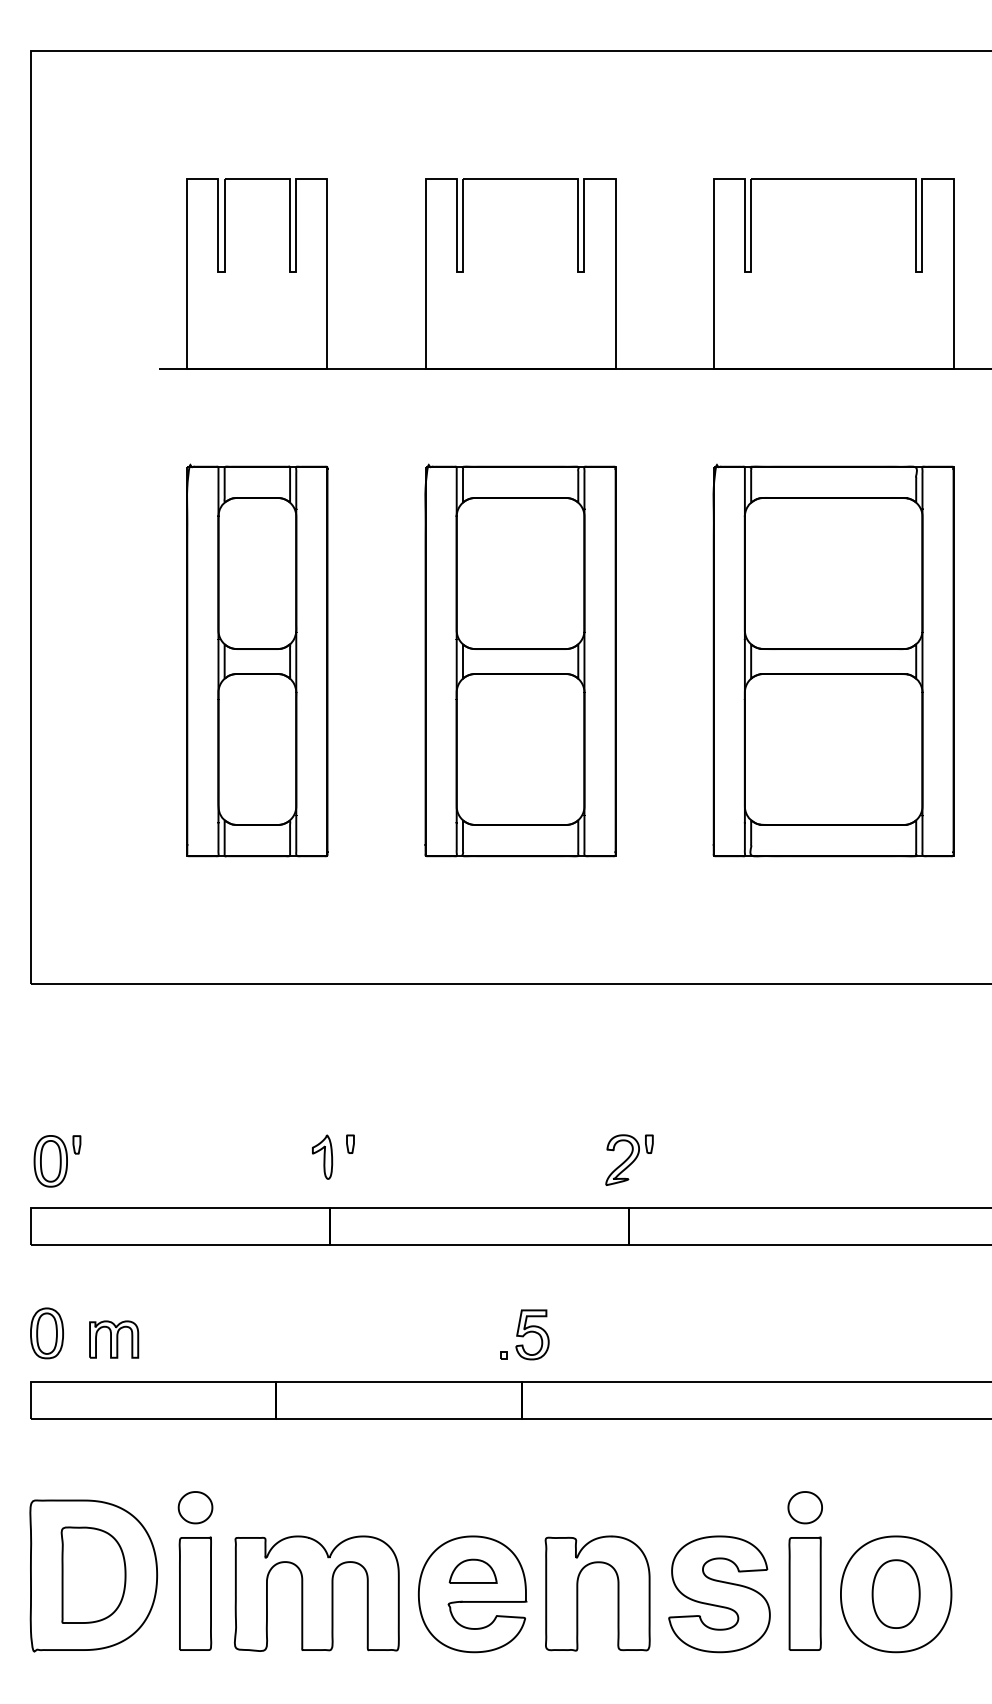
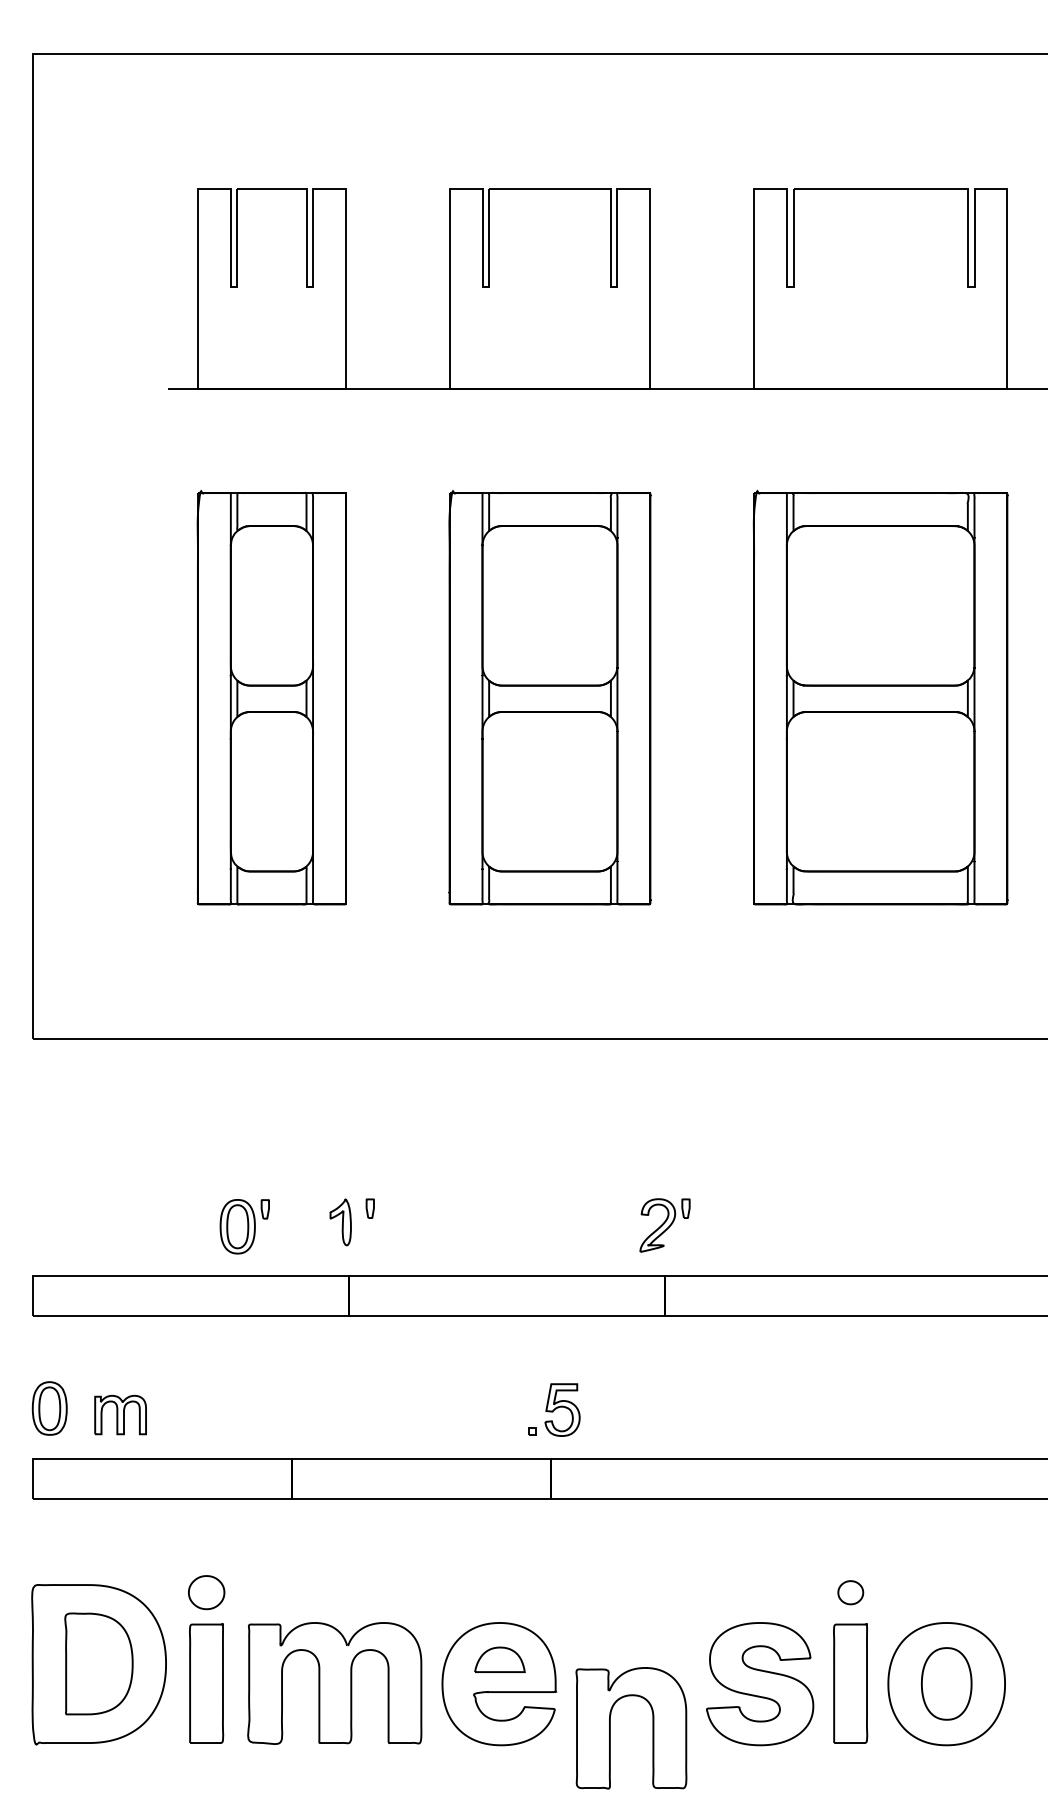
part: (57, 1161) -> (244, 1226), moved
part: (805, 1507) -> (850, 1592), size x0.7
part: (577, 1593) -> (610, 1728), moved

